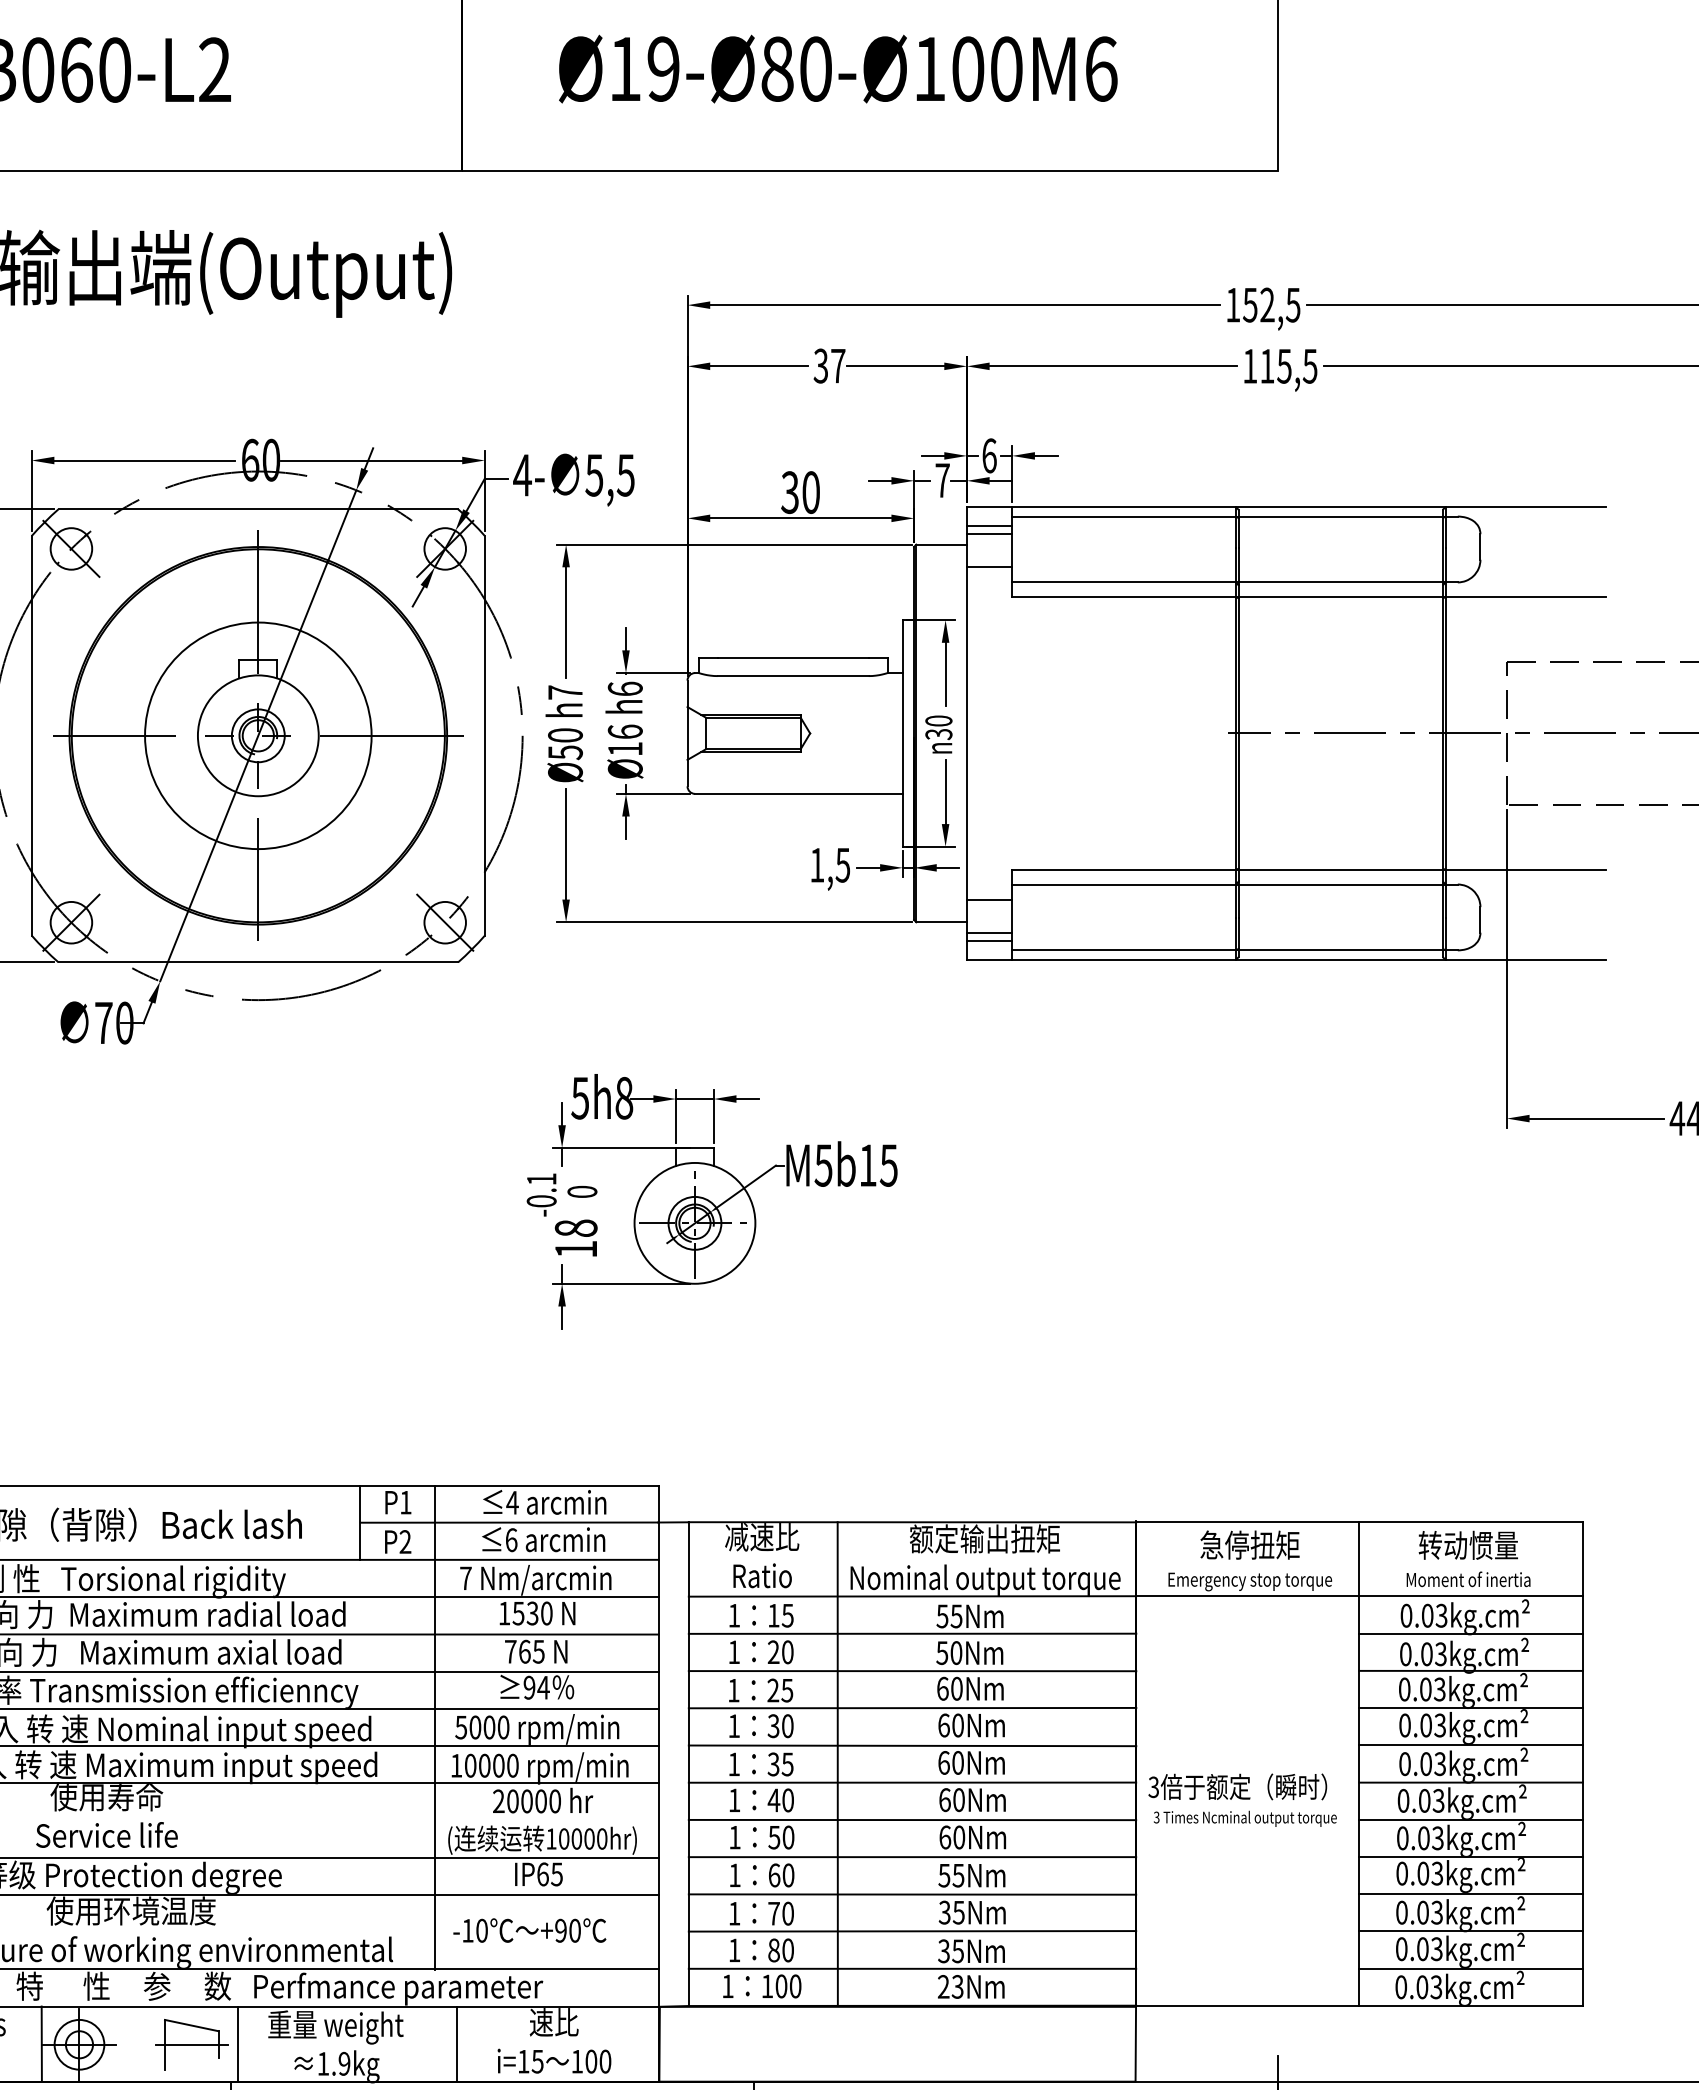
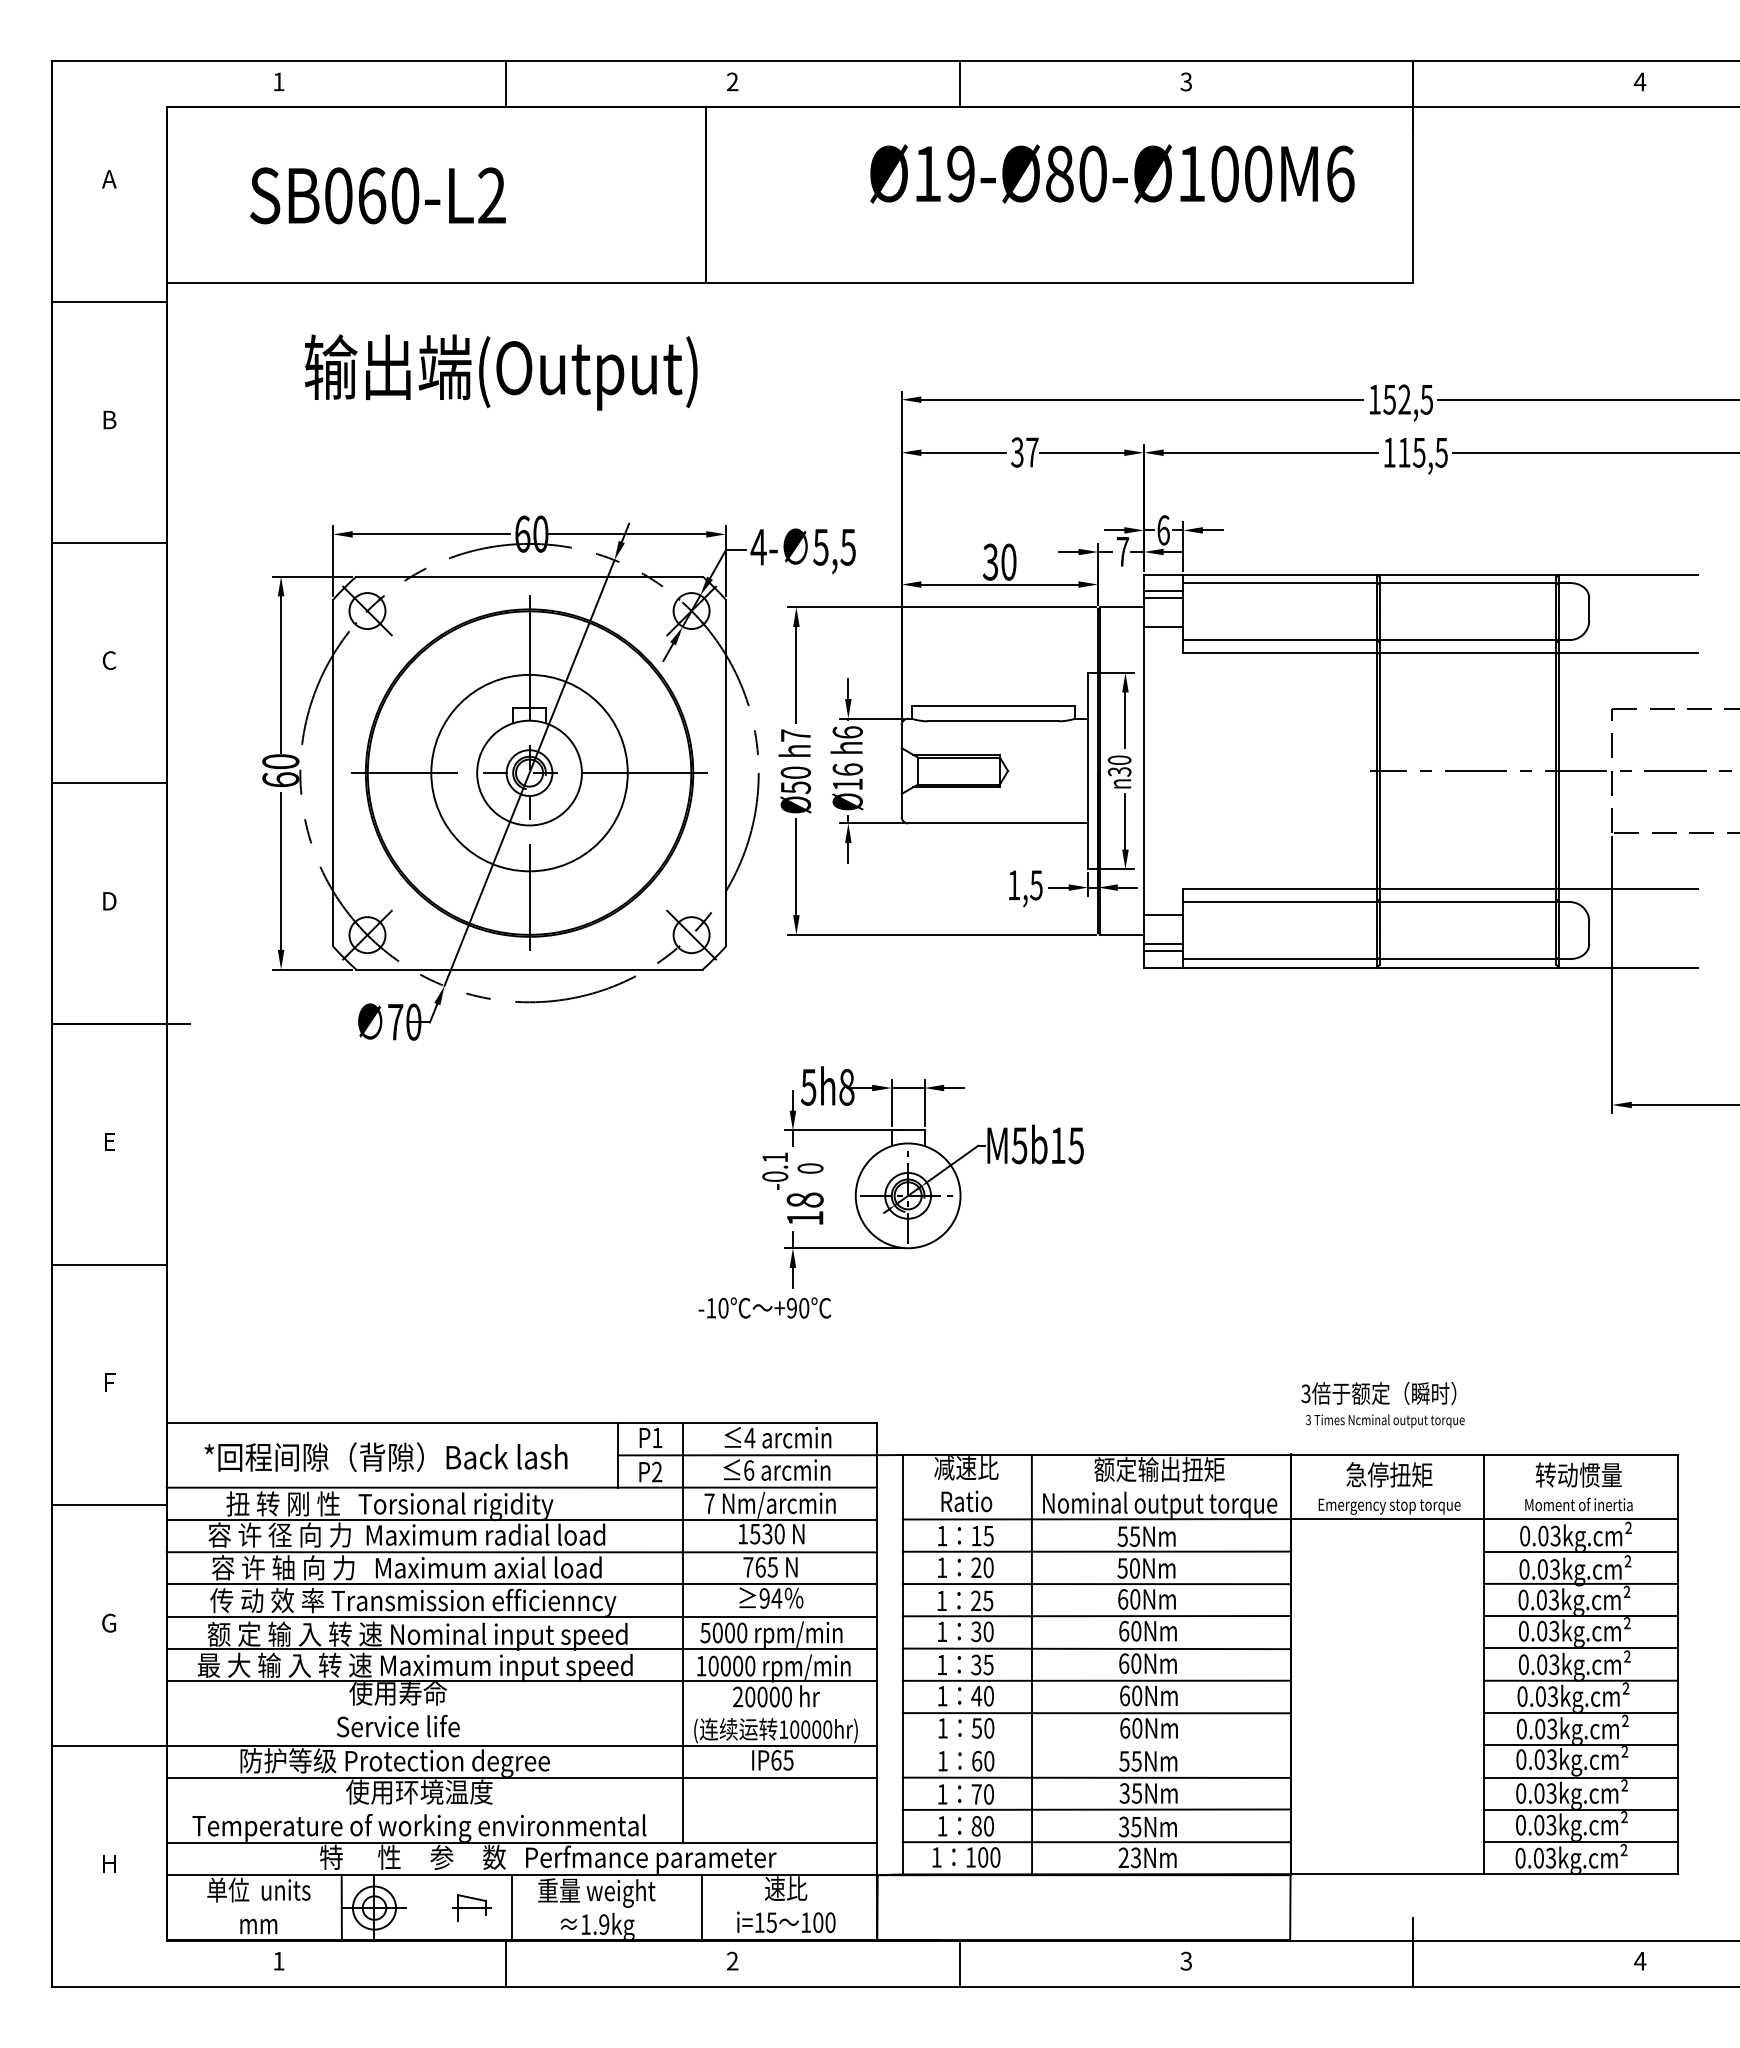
text: (838, 68) -> (1112, 173), moved
text: (1242, 1800) -> (1382, 1405), moved
line: (912, 1857) -> (1096, 1745), removed
text: (529, 1929) -> (764, 1307), moved
part: (191, 2044) -> (471, 1907), size x0.6

